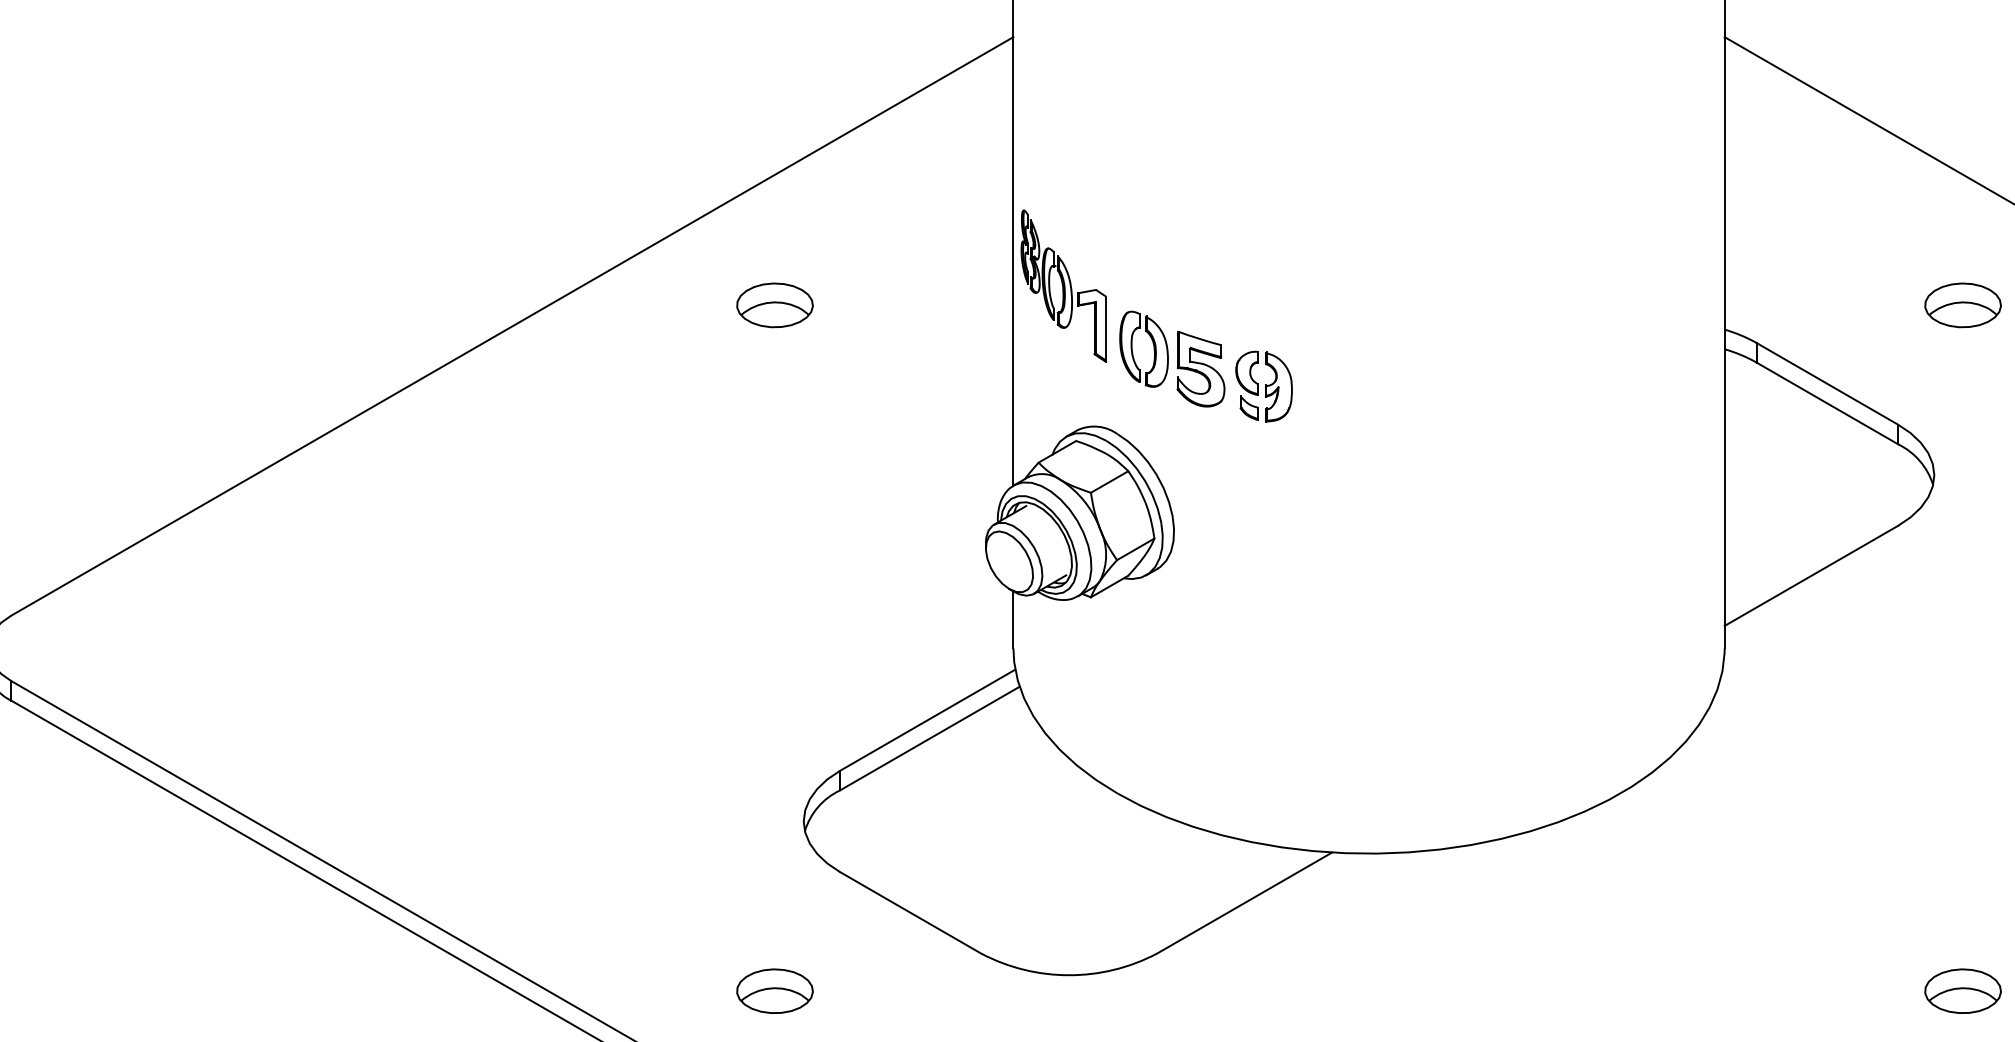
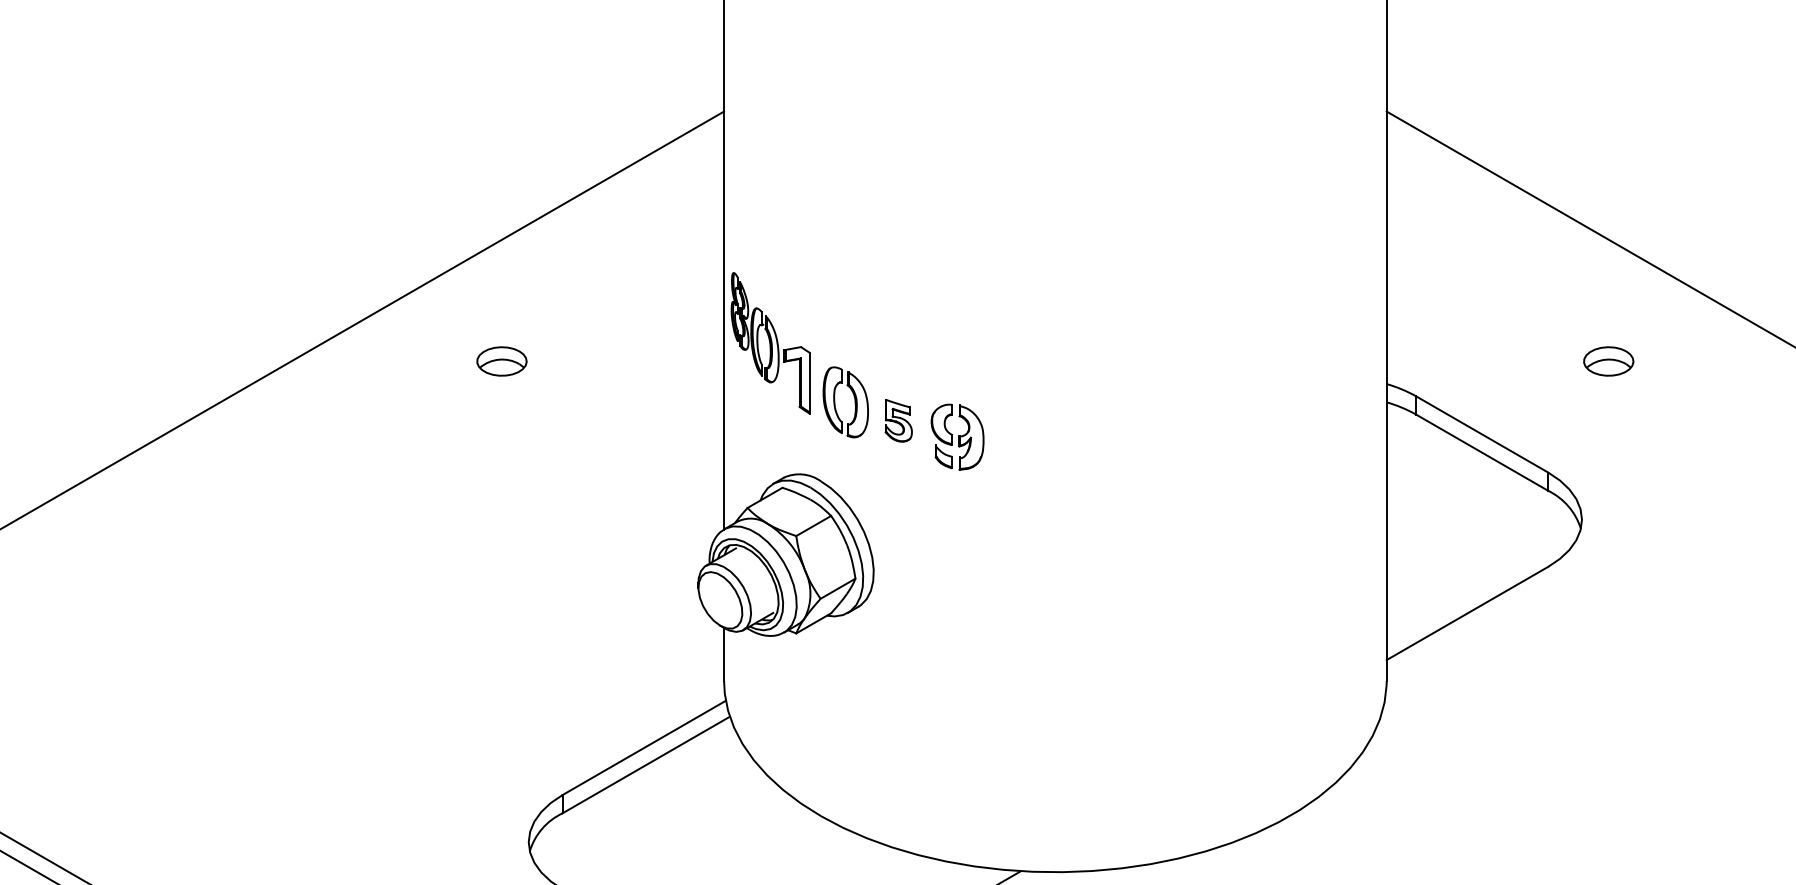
part: (774, 305) -> (501, 361), size x0.7
part: (1962, 305) -> (1608, 361), size x0.7
part: (1200, 368) -> (898, 420), size x0.6

